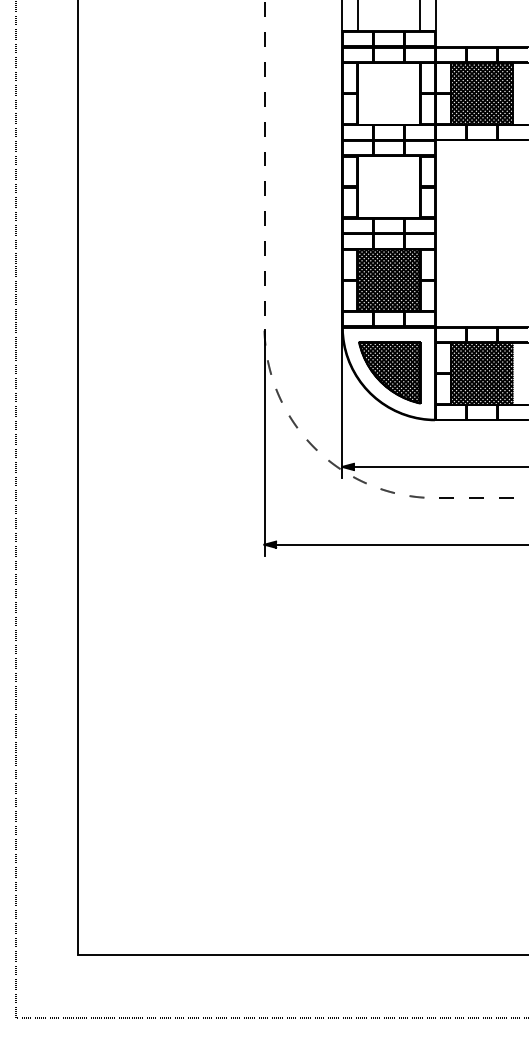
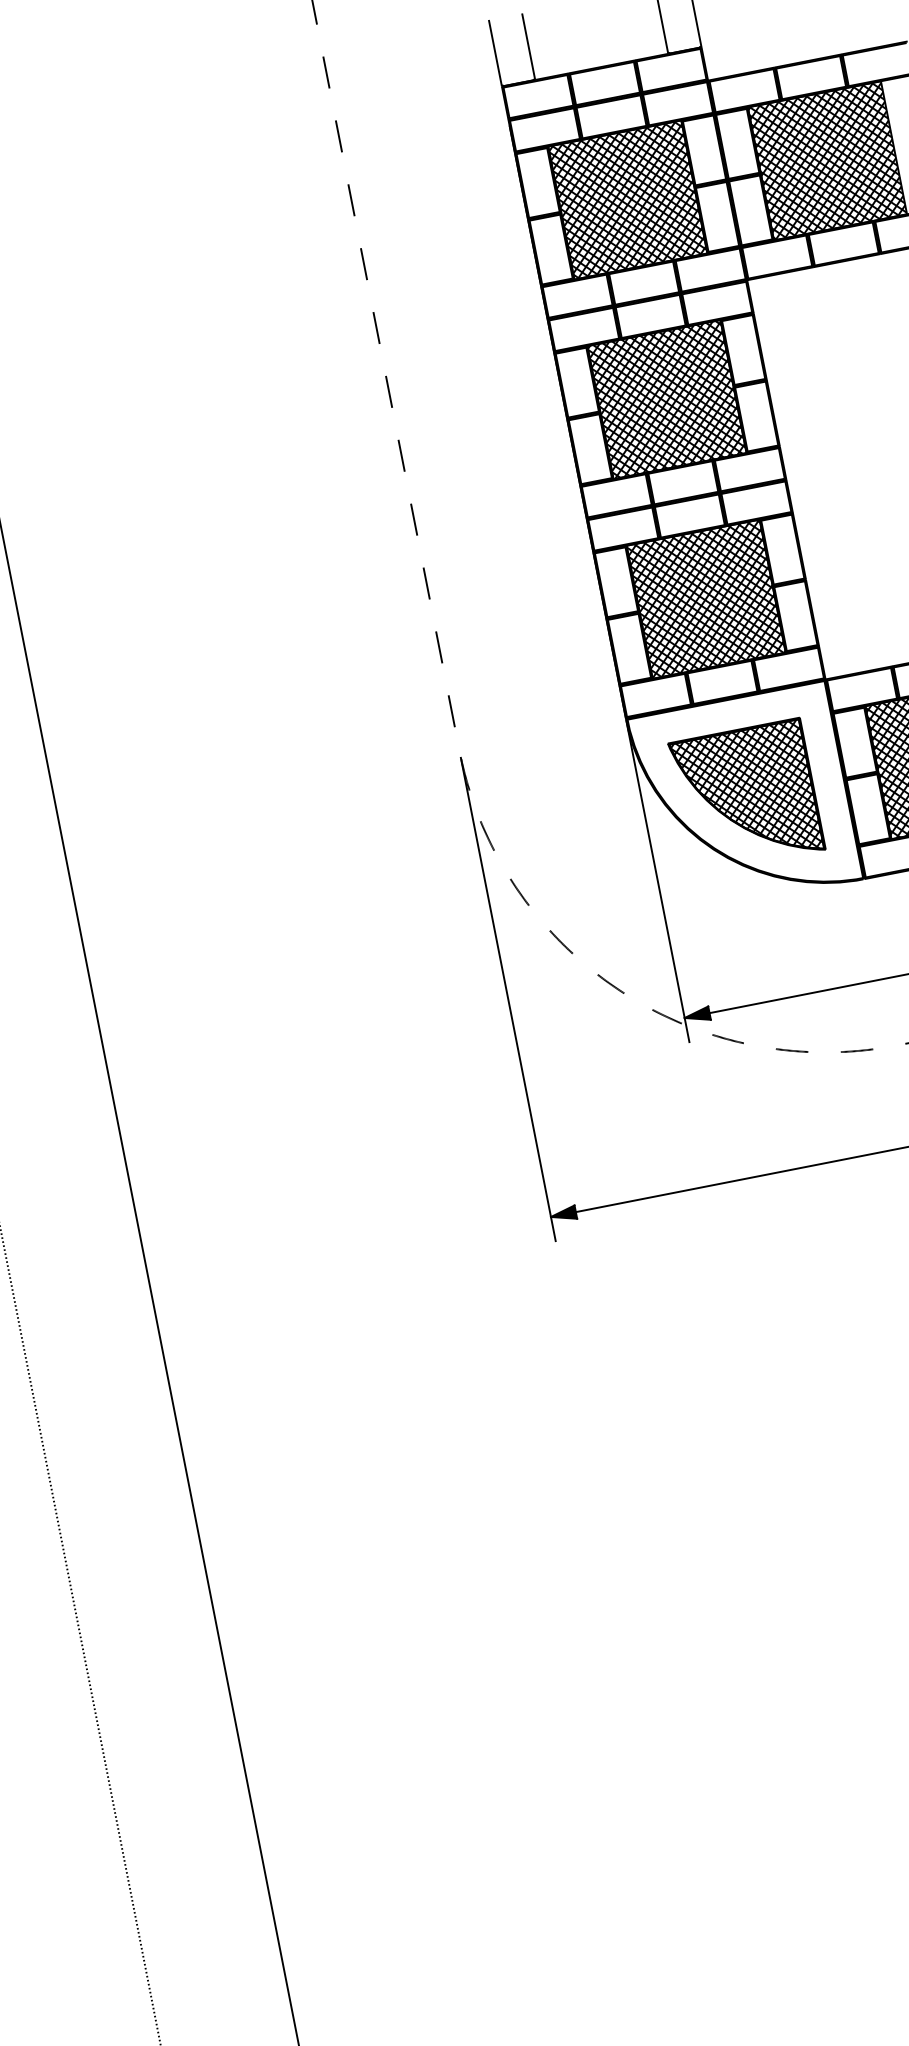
hatch: (388, 93) -> (626, 199), added
hatch: (388, 186) -> (665, 398), added

